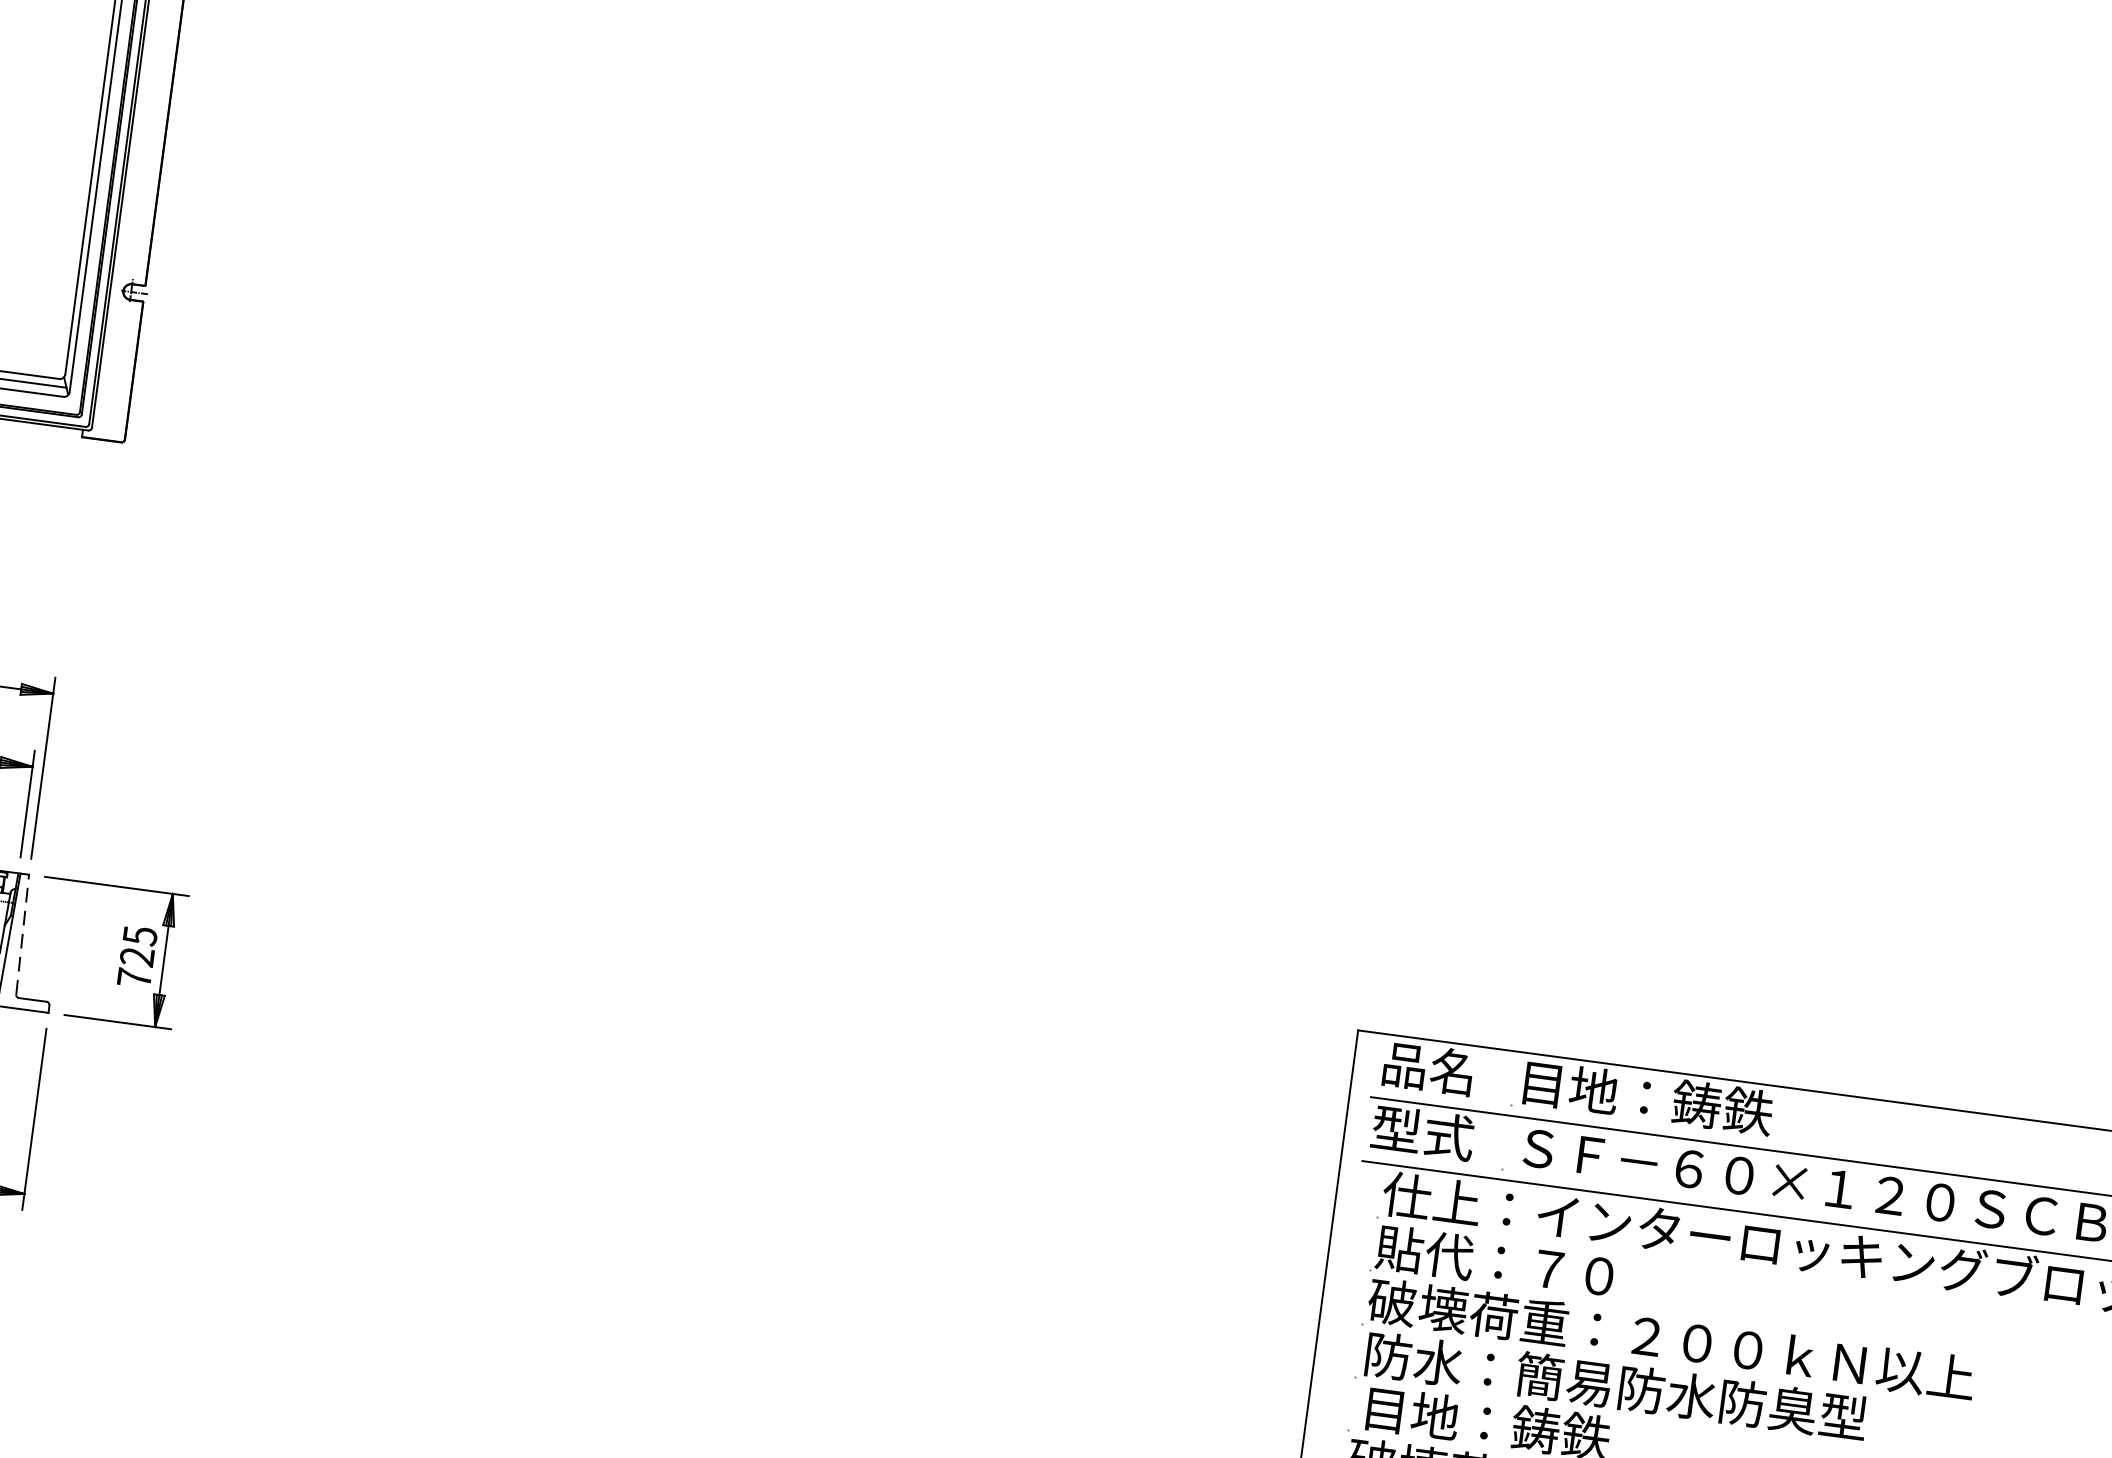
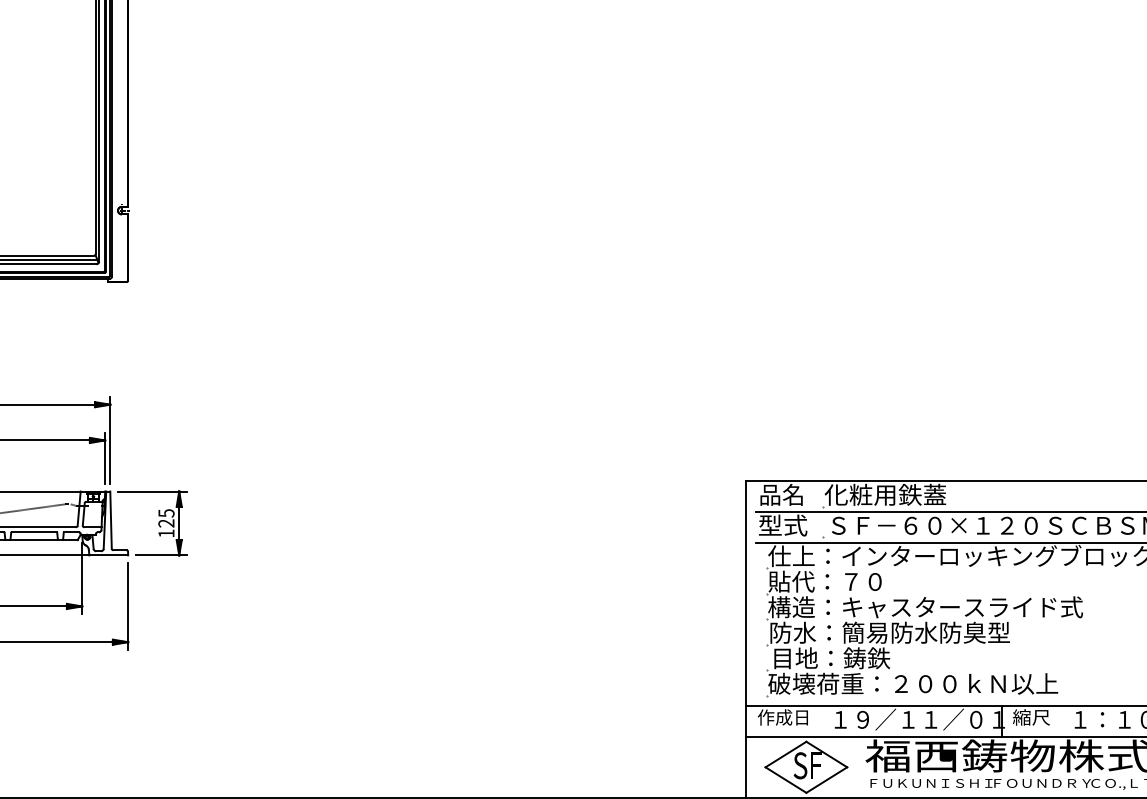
line: (23, 935) -> (111, 520), dashed -> solid
text: (134, 977) -> (166, 533), 725 -> 125
text: (1645, 1096) -> (885, 494), 目地：鋳鉄 -> 化粧用鉄蓋
text: (1697, 1343) -> (925, 607), 破壊荷重：２００ｋＮ以上 -> 構造：キャスタースライド式

